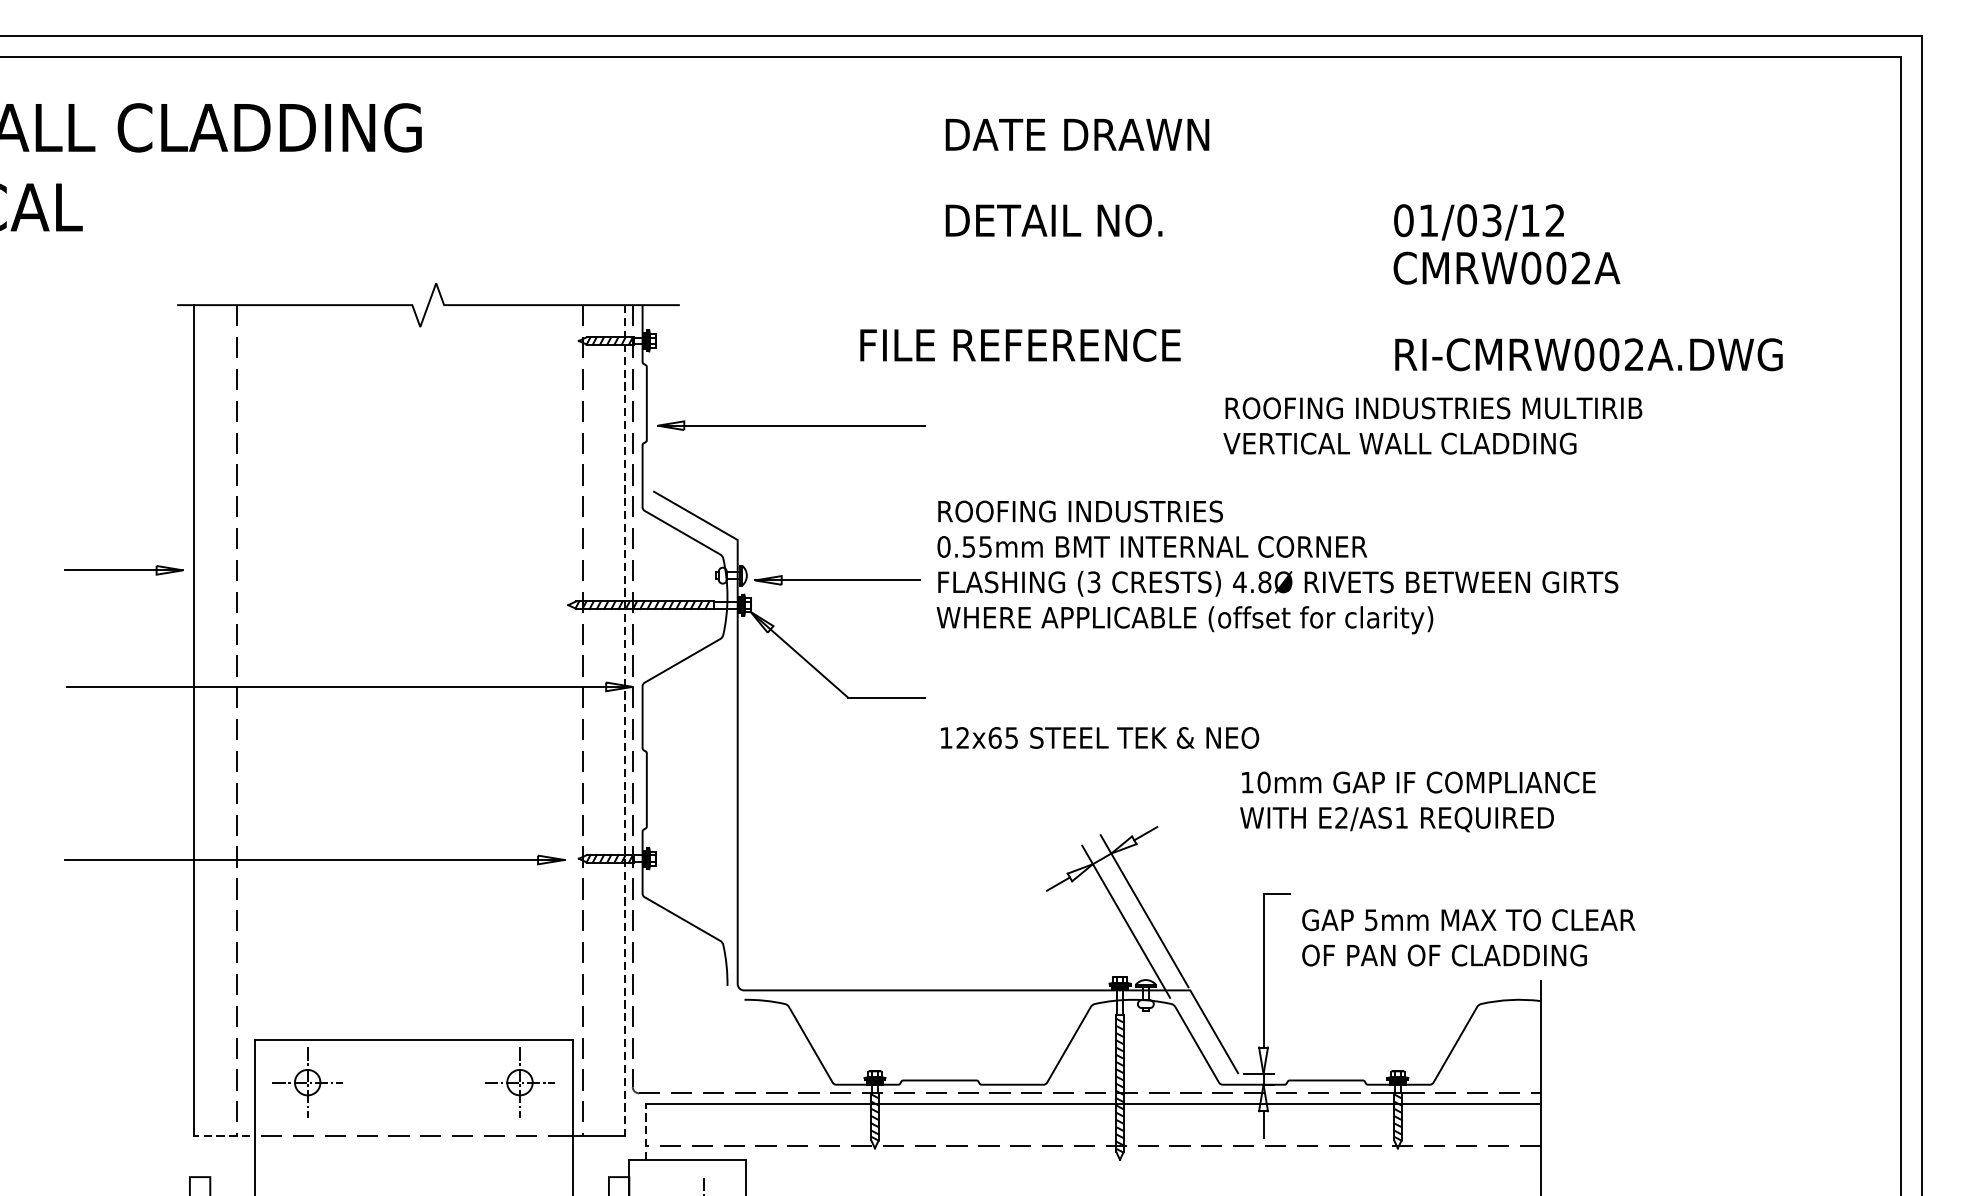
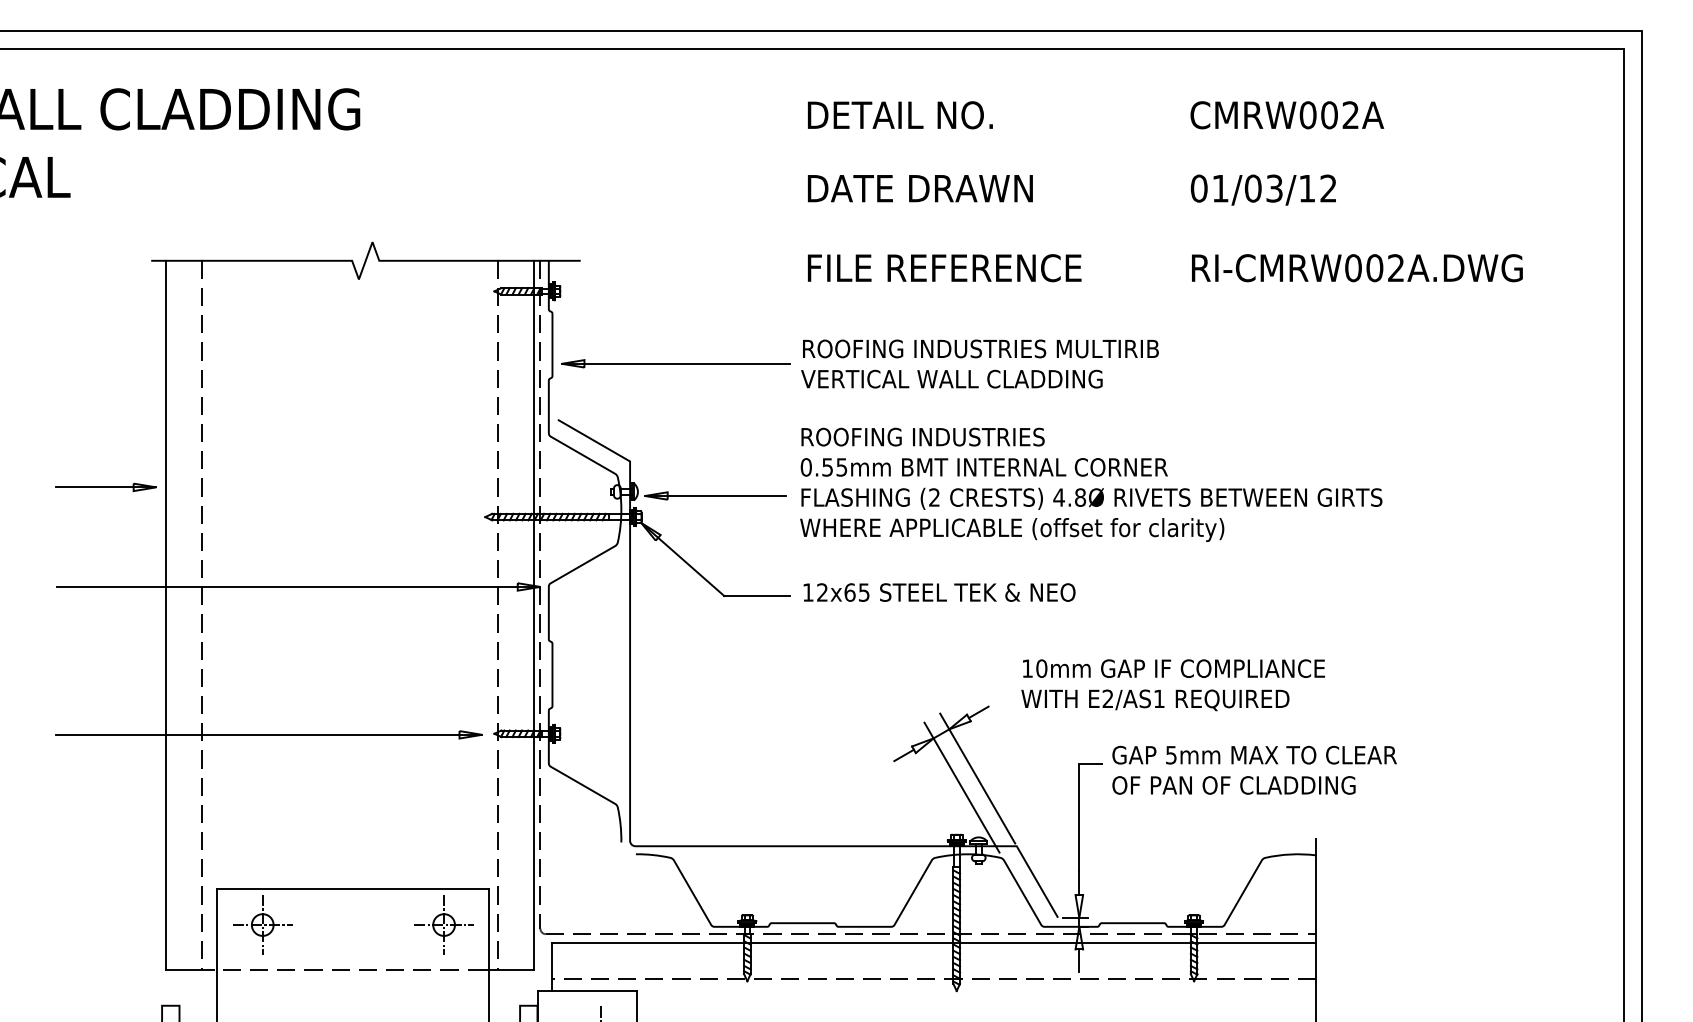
text: (1090, 135) -> (931, 115), DATE DRAWN -> DETAIL NO.
text: (1090, 220) -> (931, 188), DETAIL NO. -> DATE DRAWN
text: (1507, 268) -> (1287, 115), moved
text: (1020, 345) -> (944, 268), moved
text: (1589, 355) -> (1357, 268), moved
text: (1432, 425) -> (979, 363), moved
text: (1094, 582) -> (934, 497), (3 -> (2
line: (624, 720) -> (533, 615), dashed -> solid
text: (1099, 737) -> (939, 592), moved
text: (1417, 802) -> (1172, 685), moved
text: (1468, 936) -> (1254, 769), moved
line: (646, 1131) -> (552, 966), dashed -> solid
line: (221, 1135) -> (189, 970), dashed -> solid

